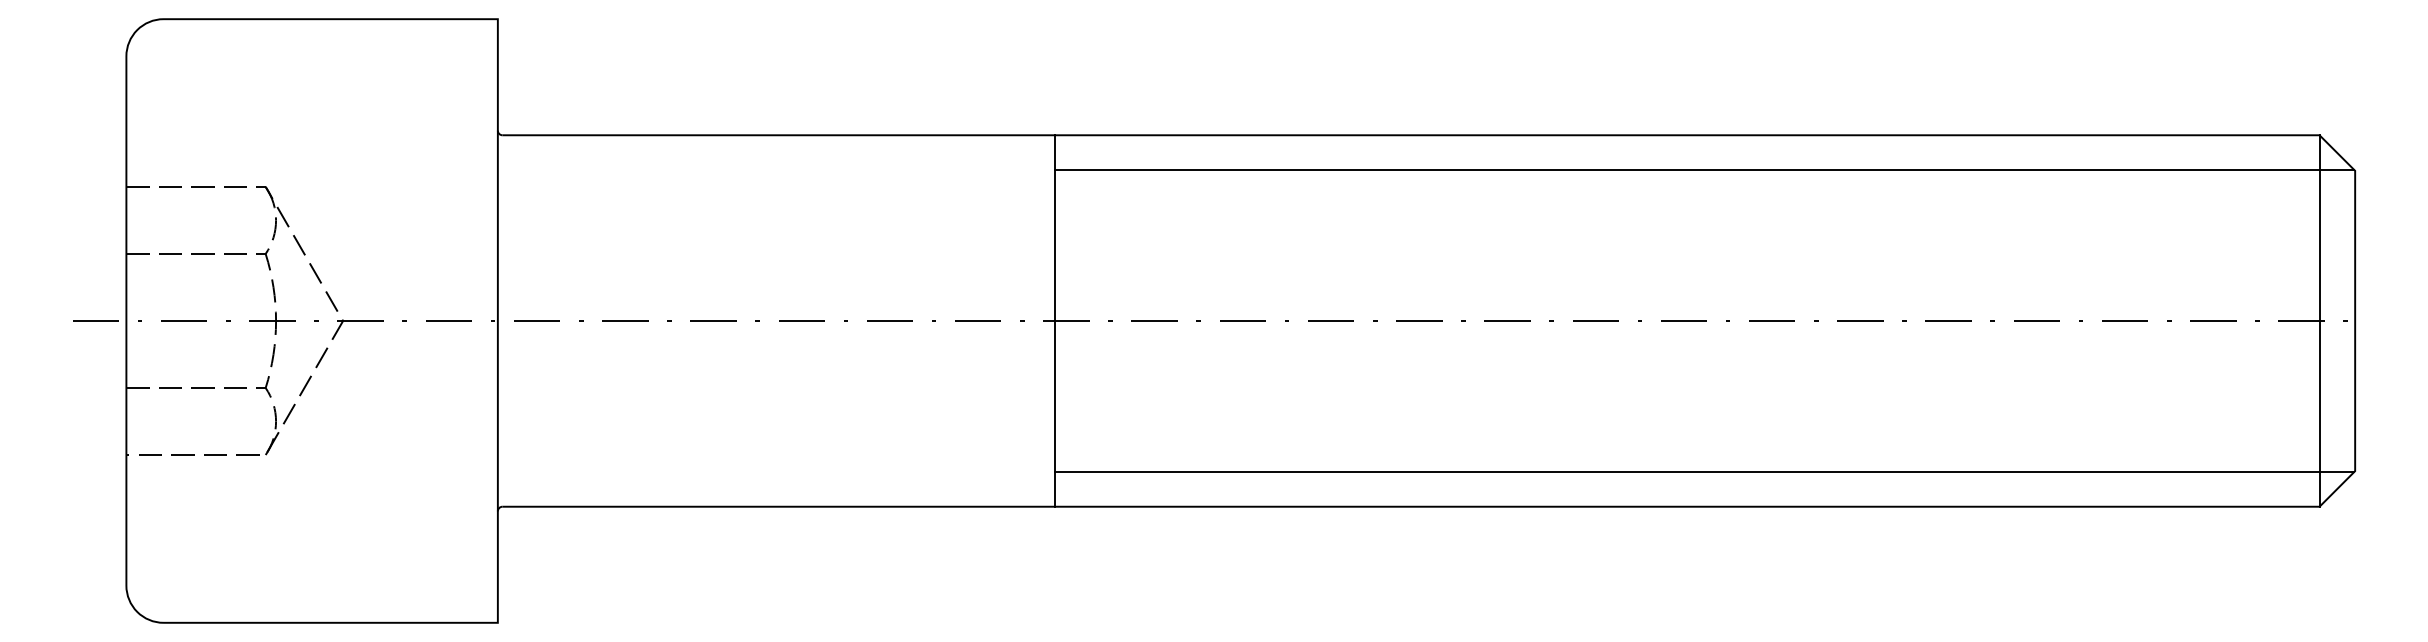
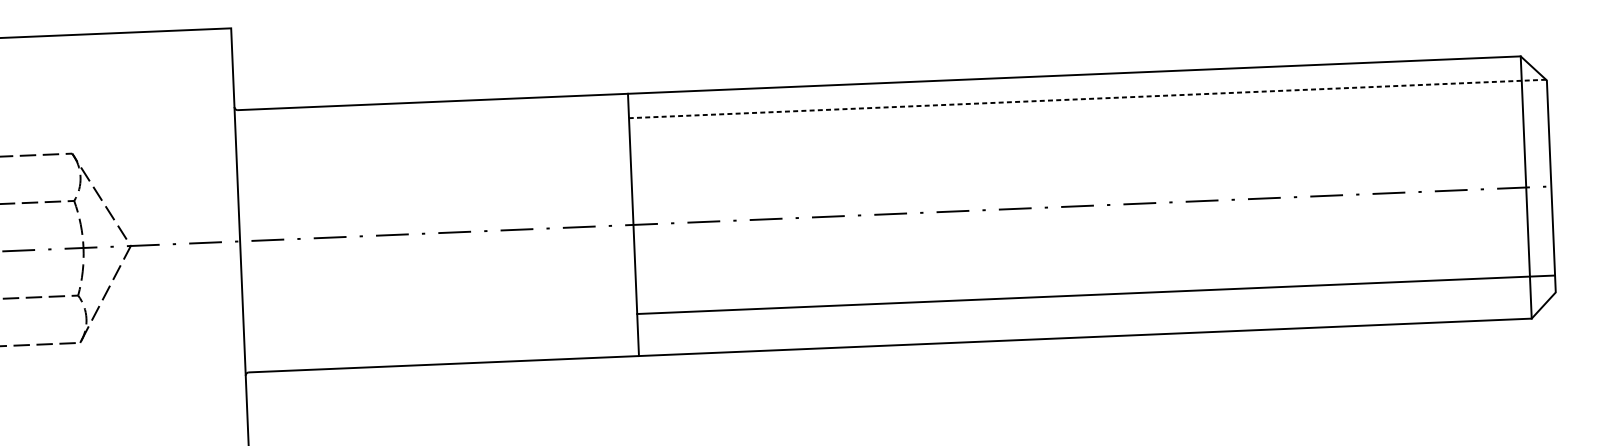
line: (1704, 169) -> (1087, 98), solid -> dashed
line: (1704, 472) -> (1095, 295), moved

